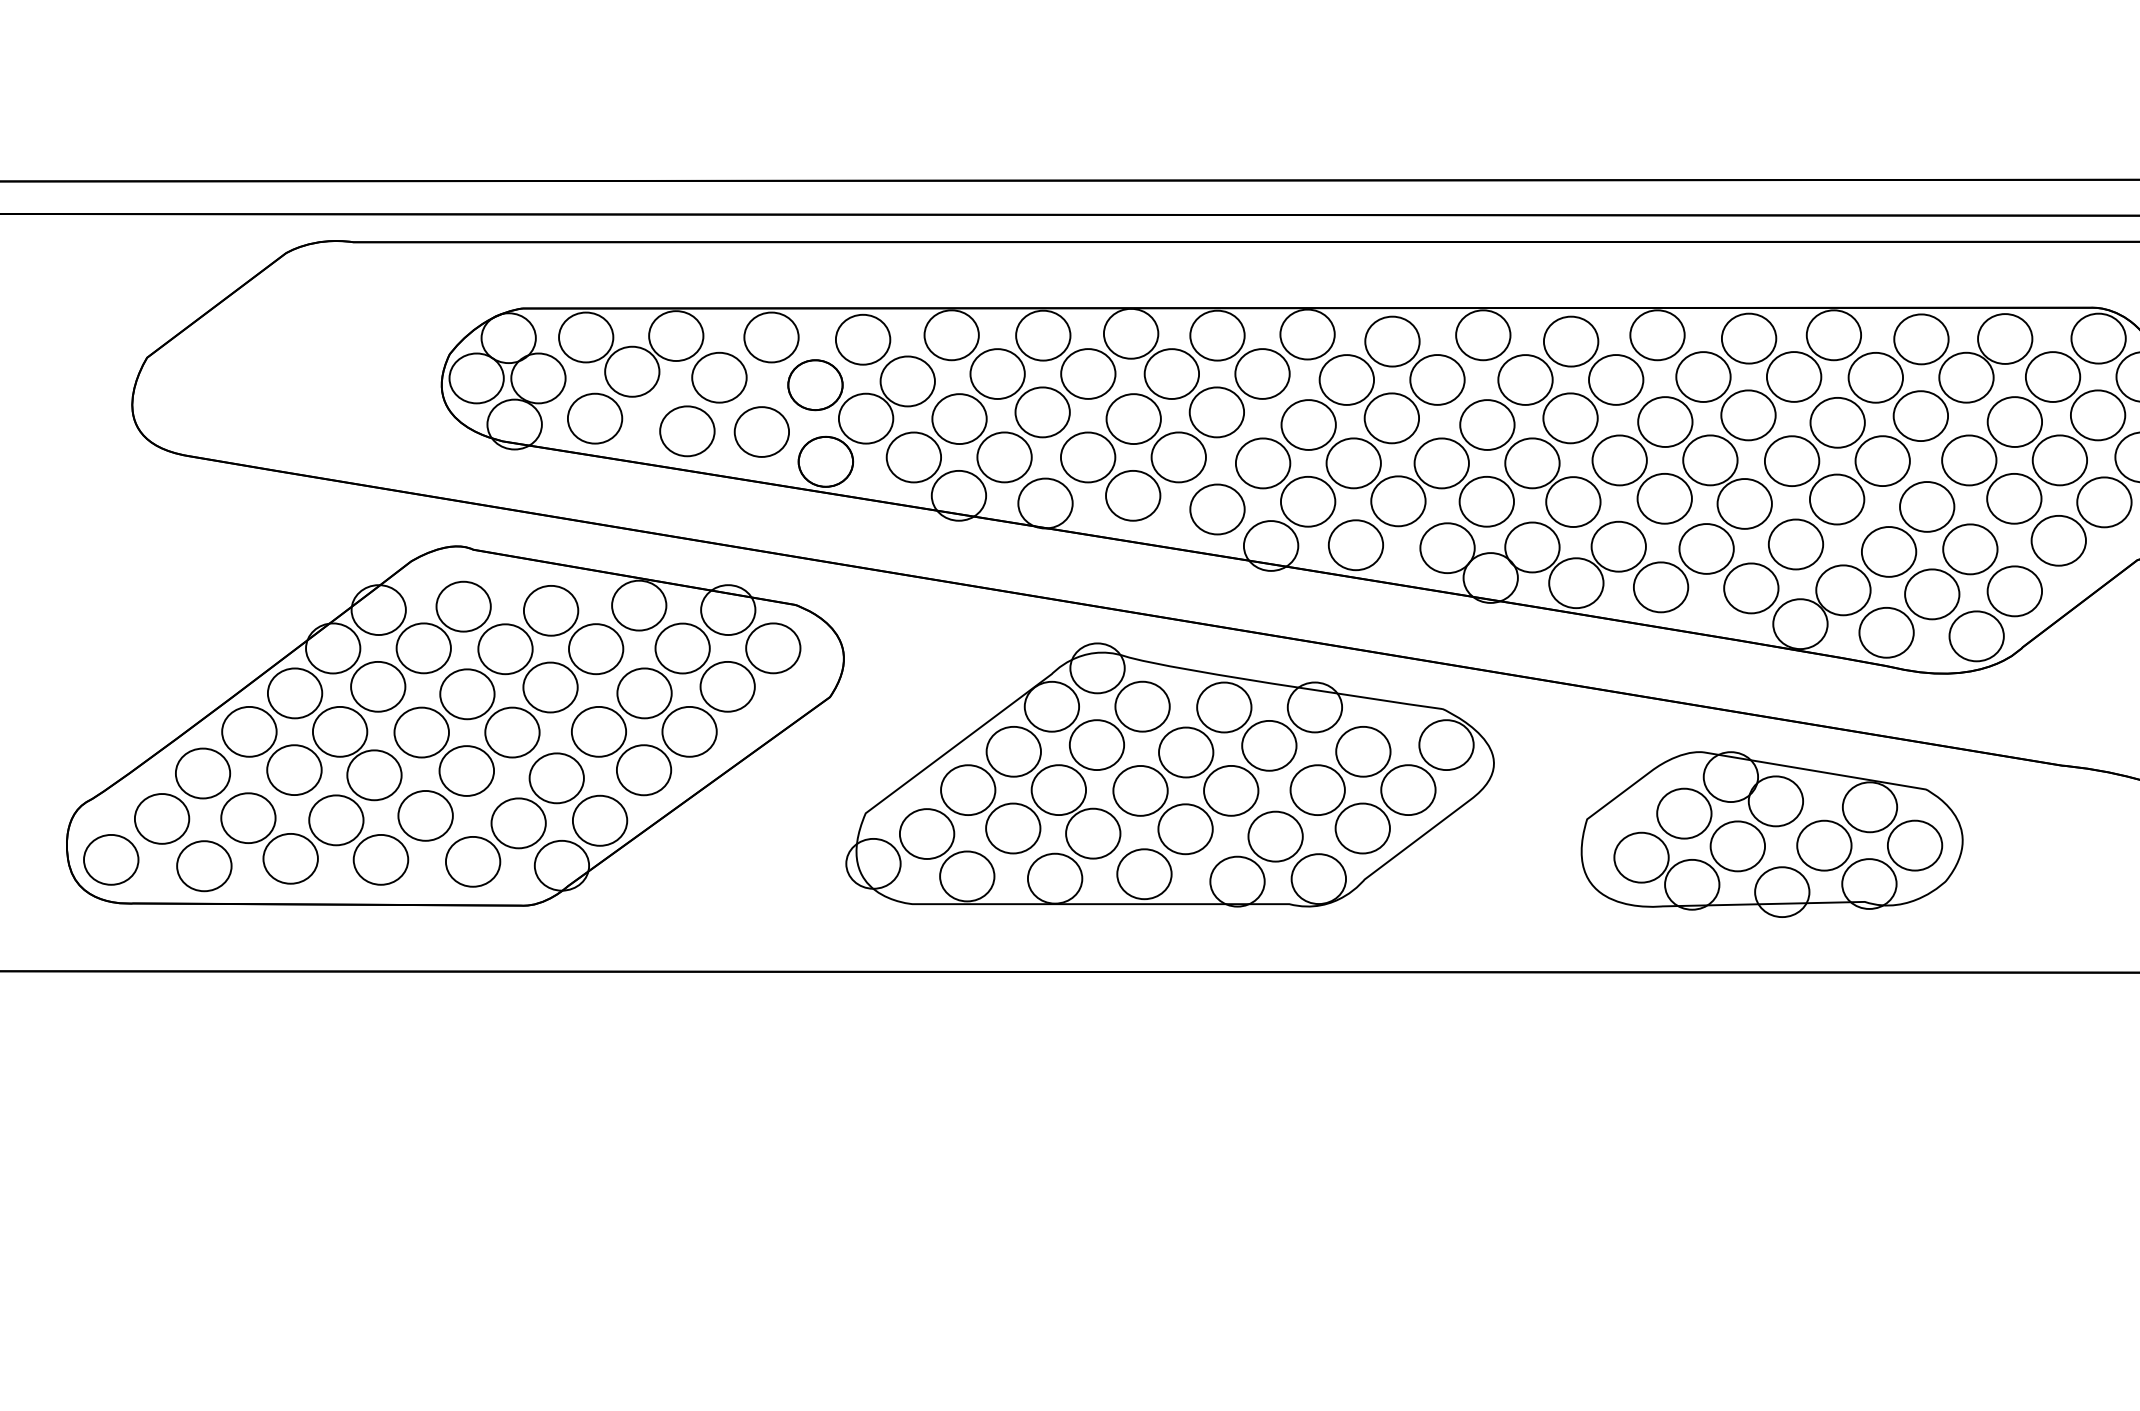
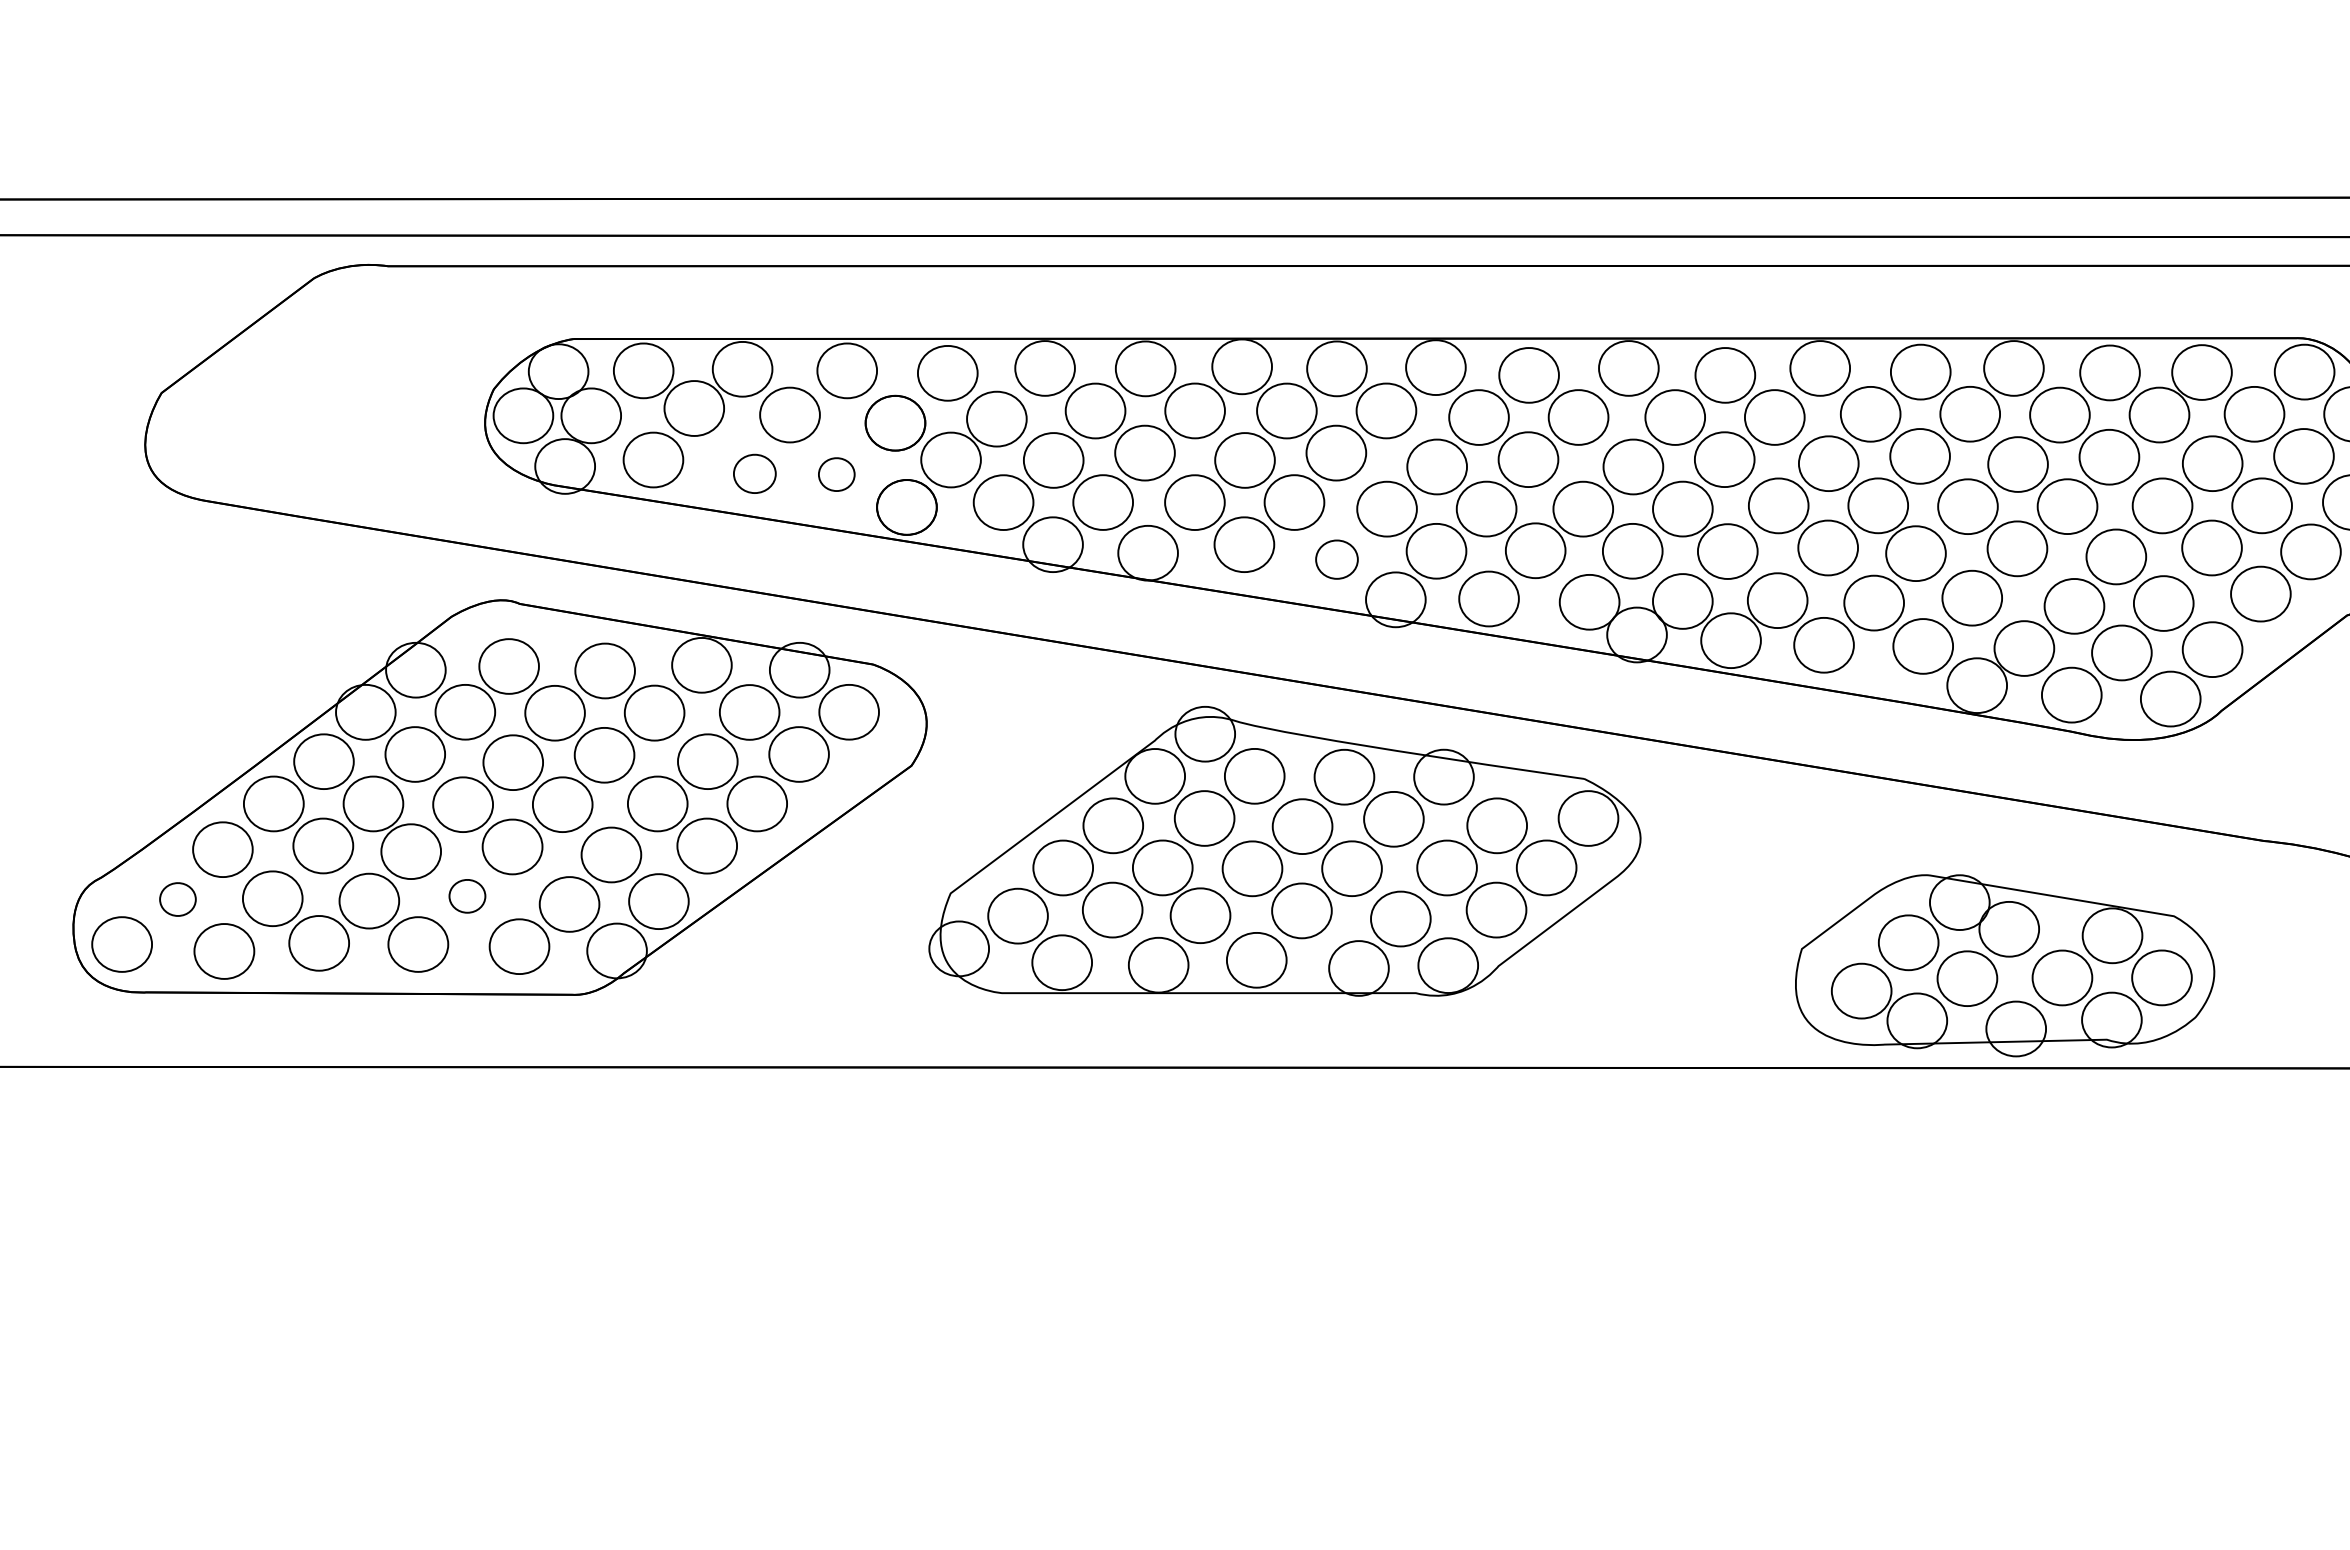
part: (687, 430) -> (754, 473), size x0.7
part: (761, 431) -> (836, 474), size x0.6
part: (1217, 509) -> (1336, 559), size x0.7
part: (425, 816) -> (467, 896), size x0.6
part: (161, 818) -> (177, 899), size x0.6
part: (1772, 834) -> (2005, 965), moved

